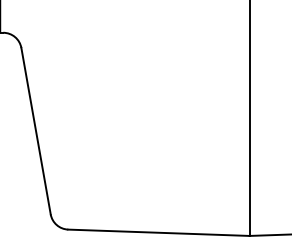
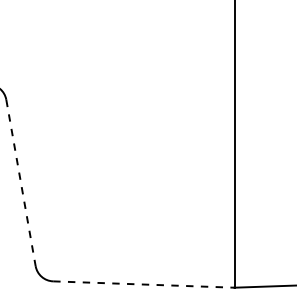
line: (36, 131) -> (21, 183), solid -> dashed
line: (158, 232) -> (143, 284), solid -> dashed

